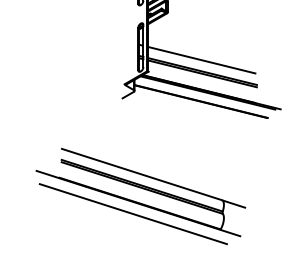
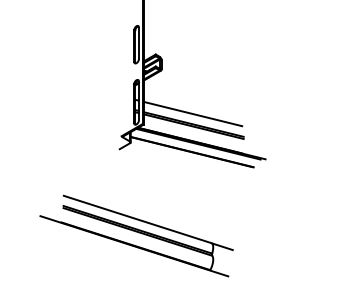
line: (133, 213) -> (129, 255), removed

